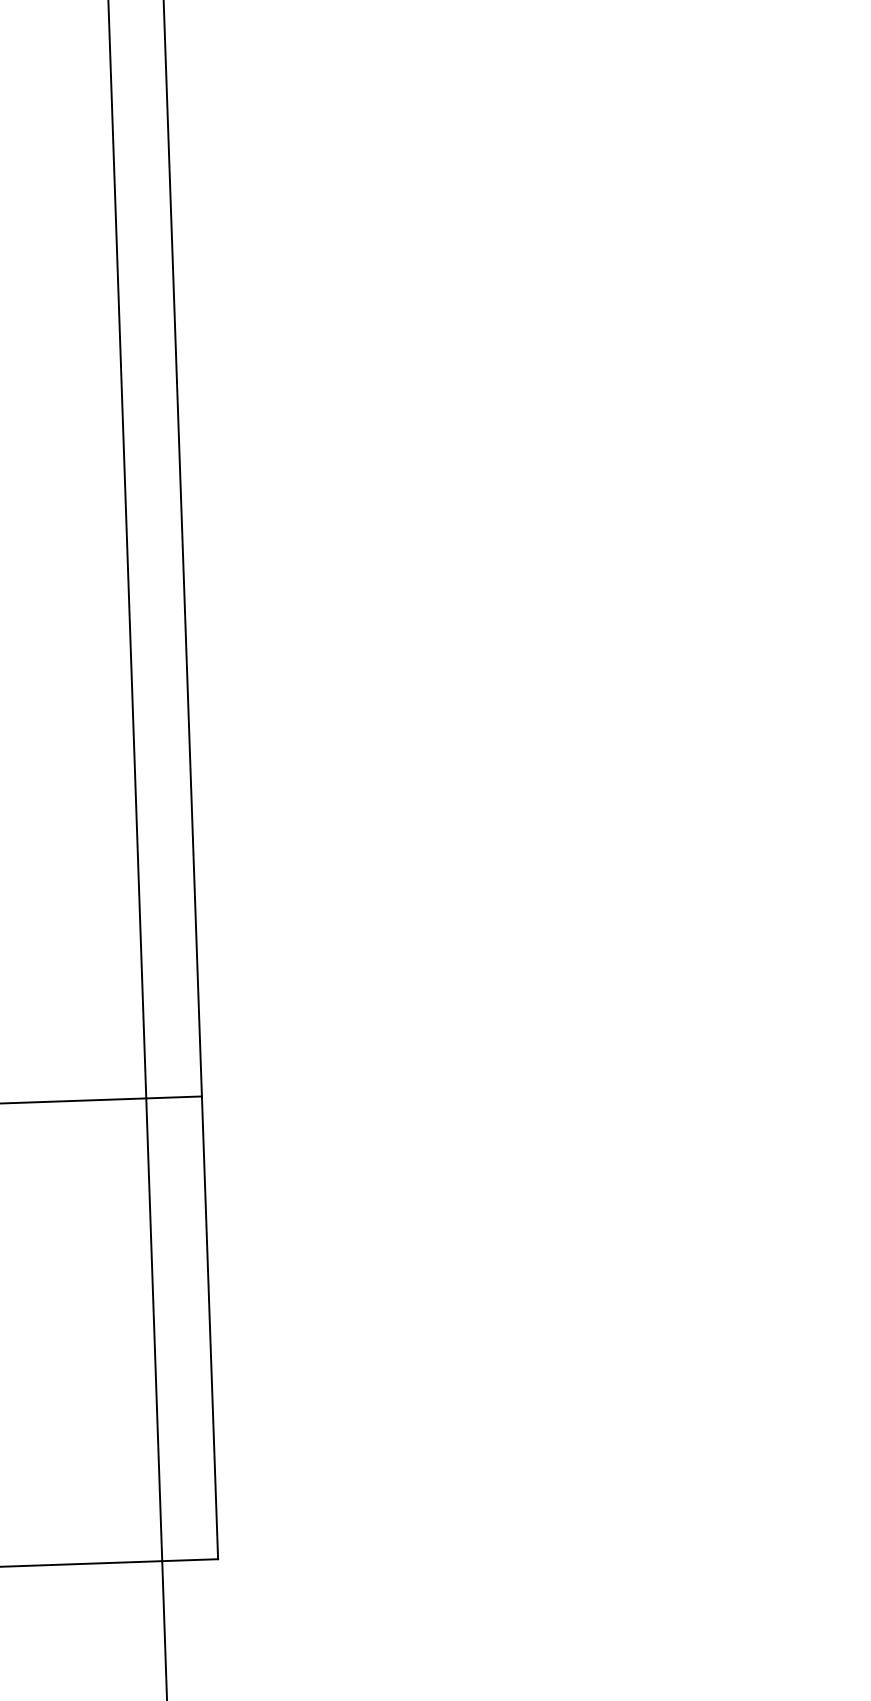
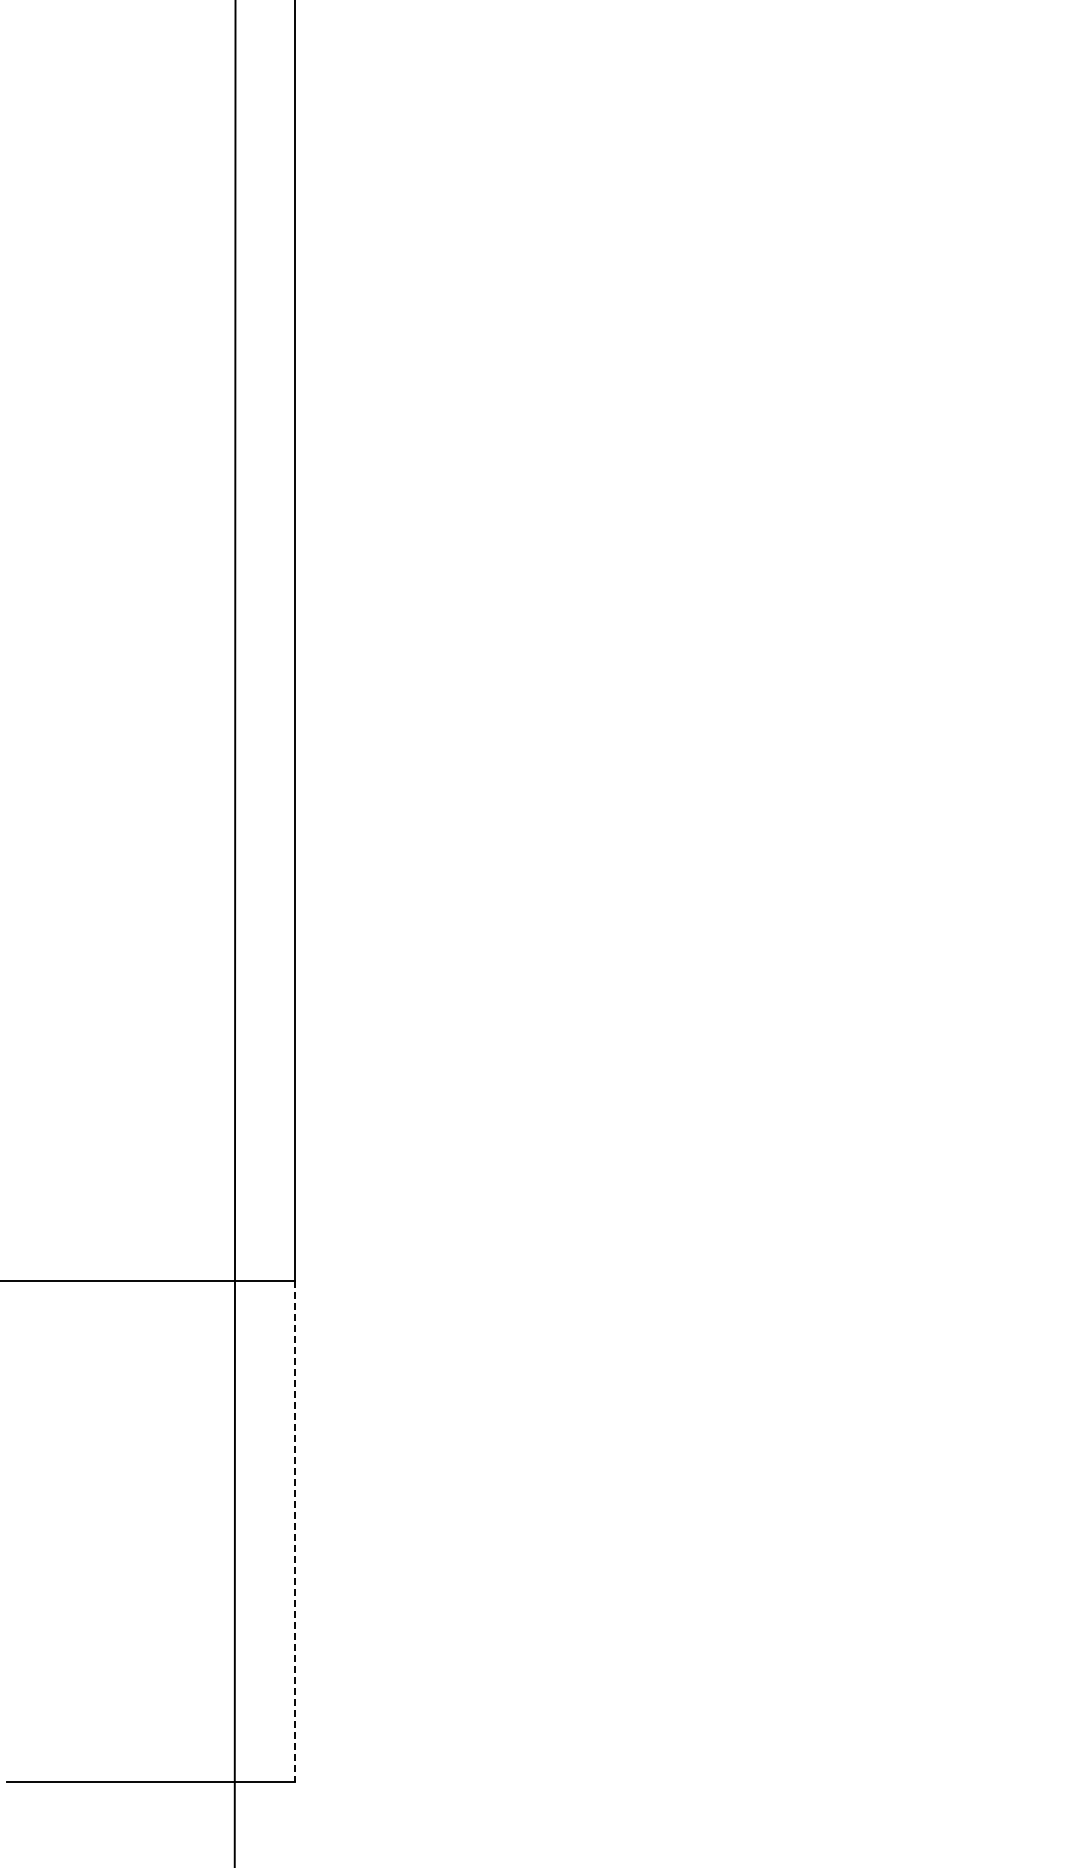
line: (210, 1327) -> (295, 1531), solid -> dashed

